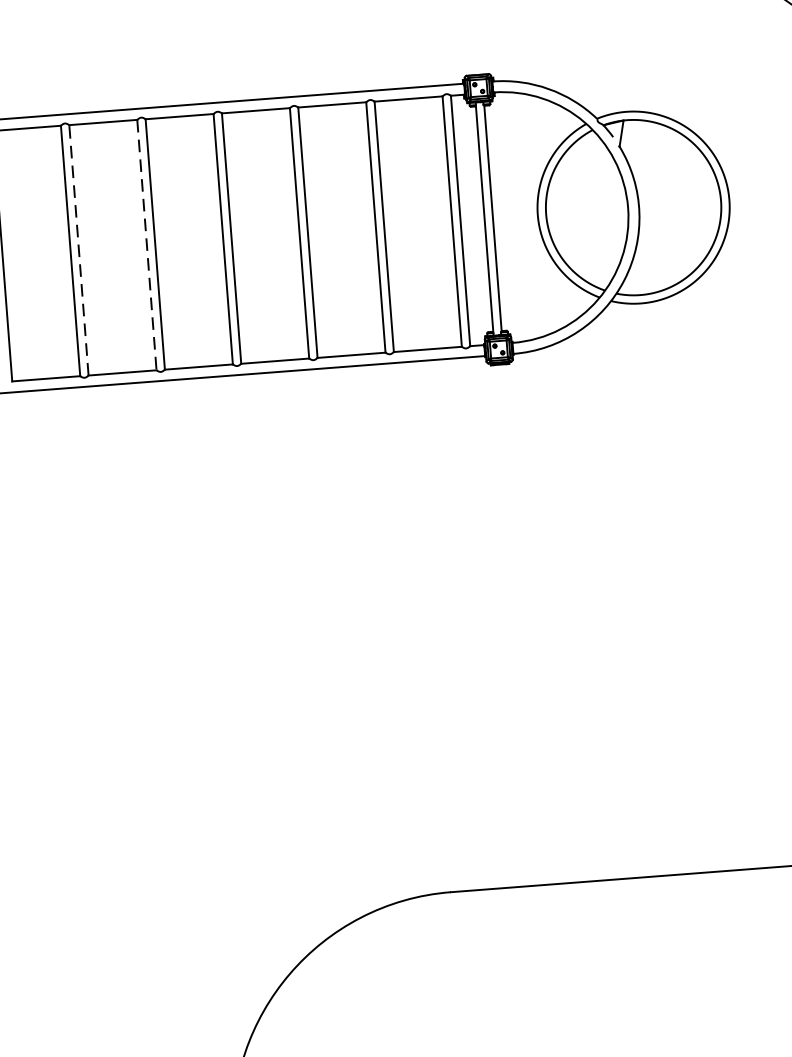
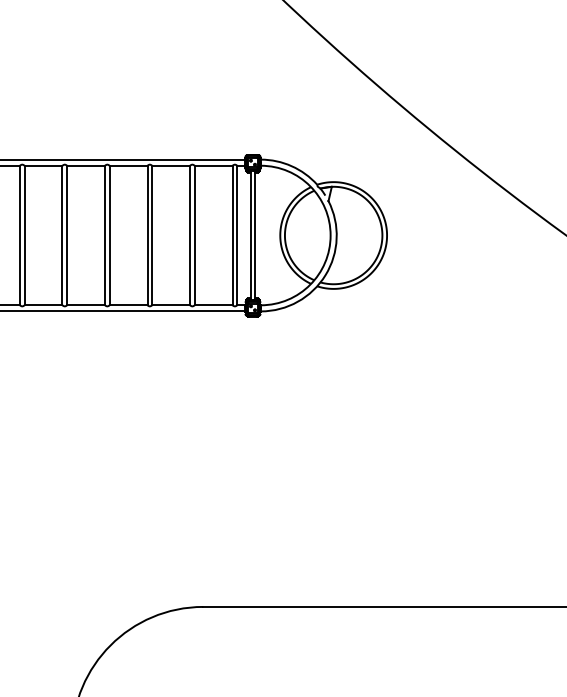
line: (146, 245) -> (62, 235), dashed -> solid
line: (78, 250) -> (24, 235), dashed -> solid

